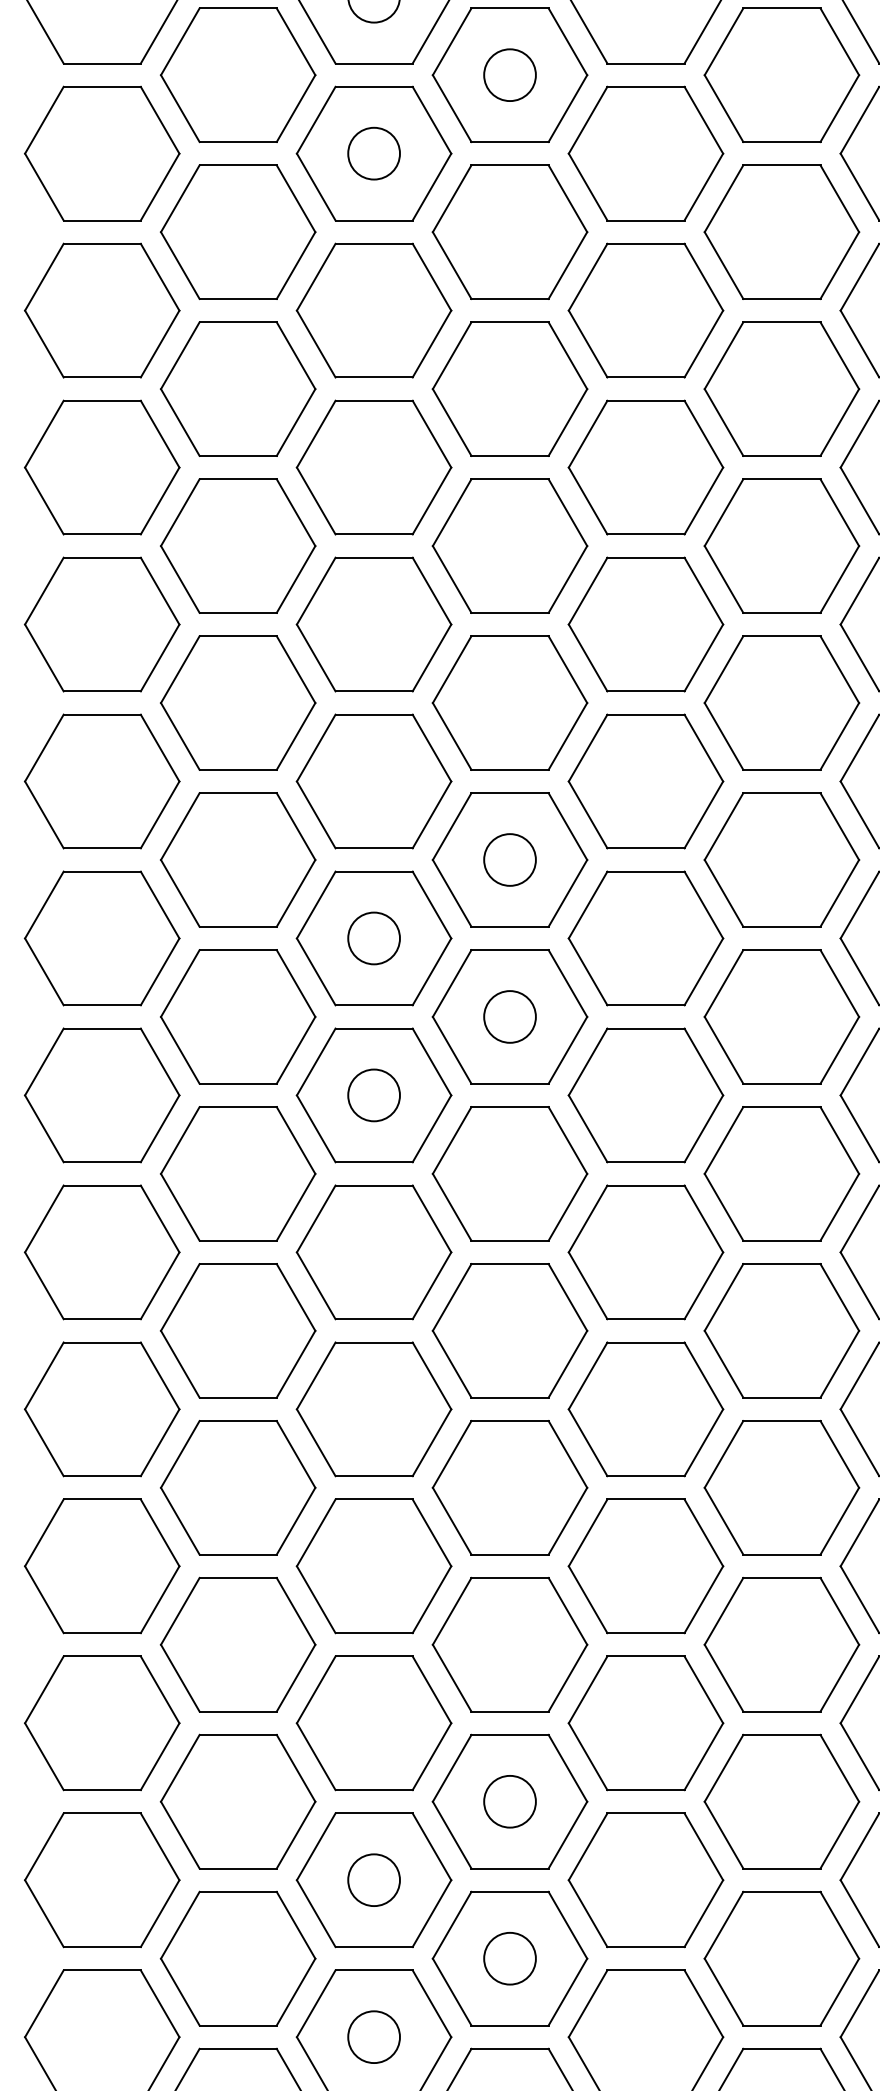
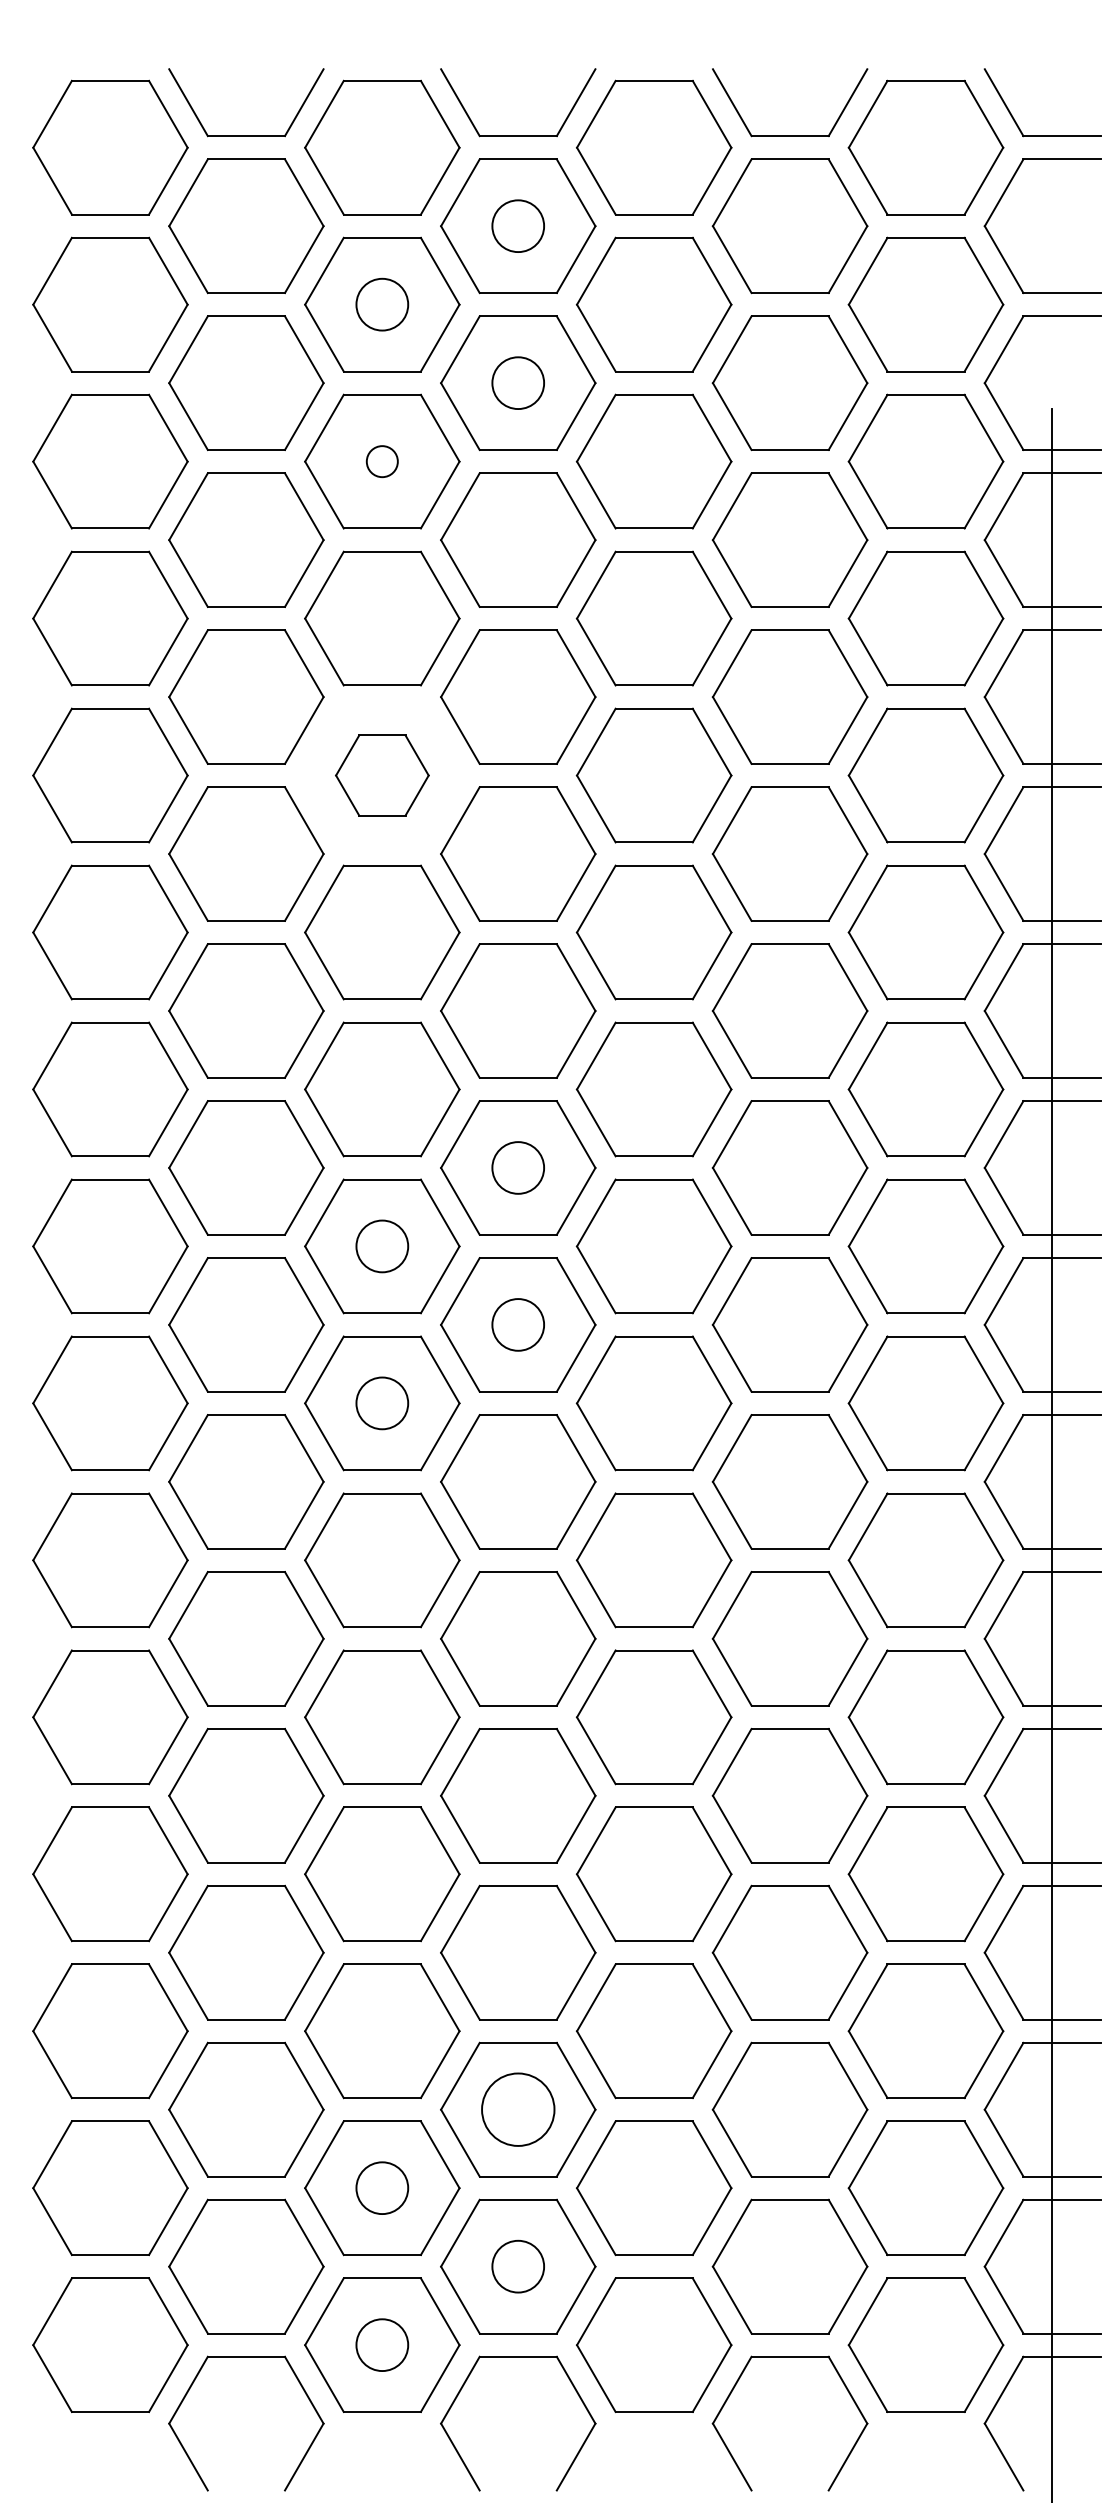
circle: (374, 153) -> (382, 461), size x0.6
part: (374, 467) -> (382, 775), size x0.6
circle: (510, 1801) -> (518, 2109), size x1.4

